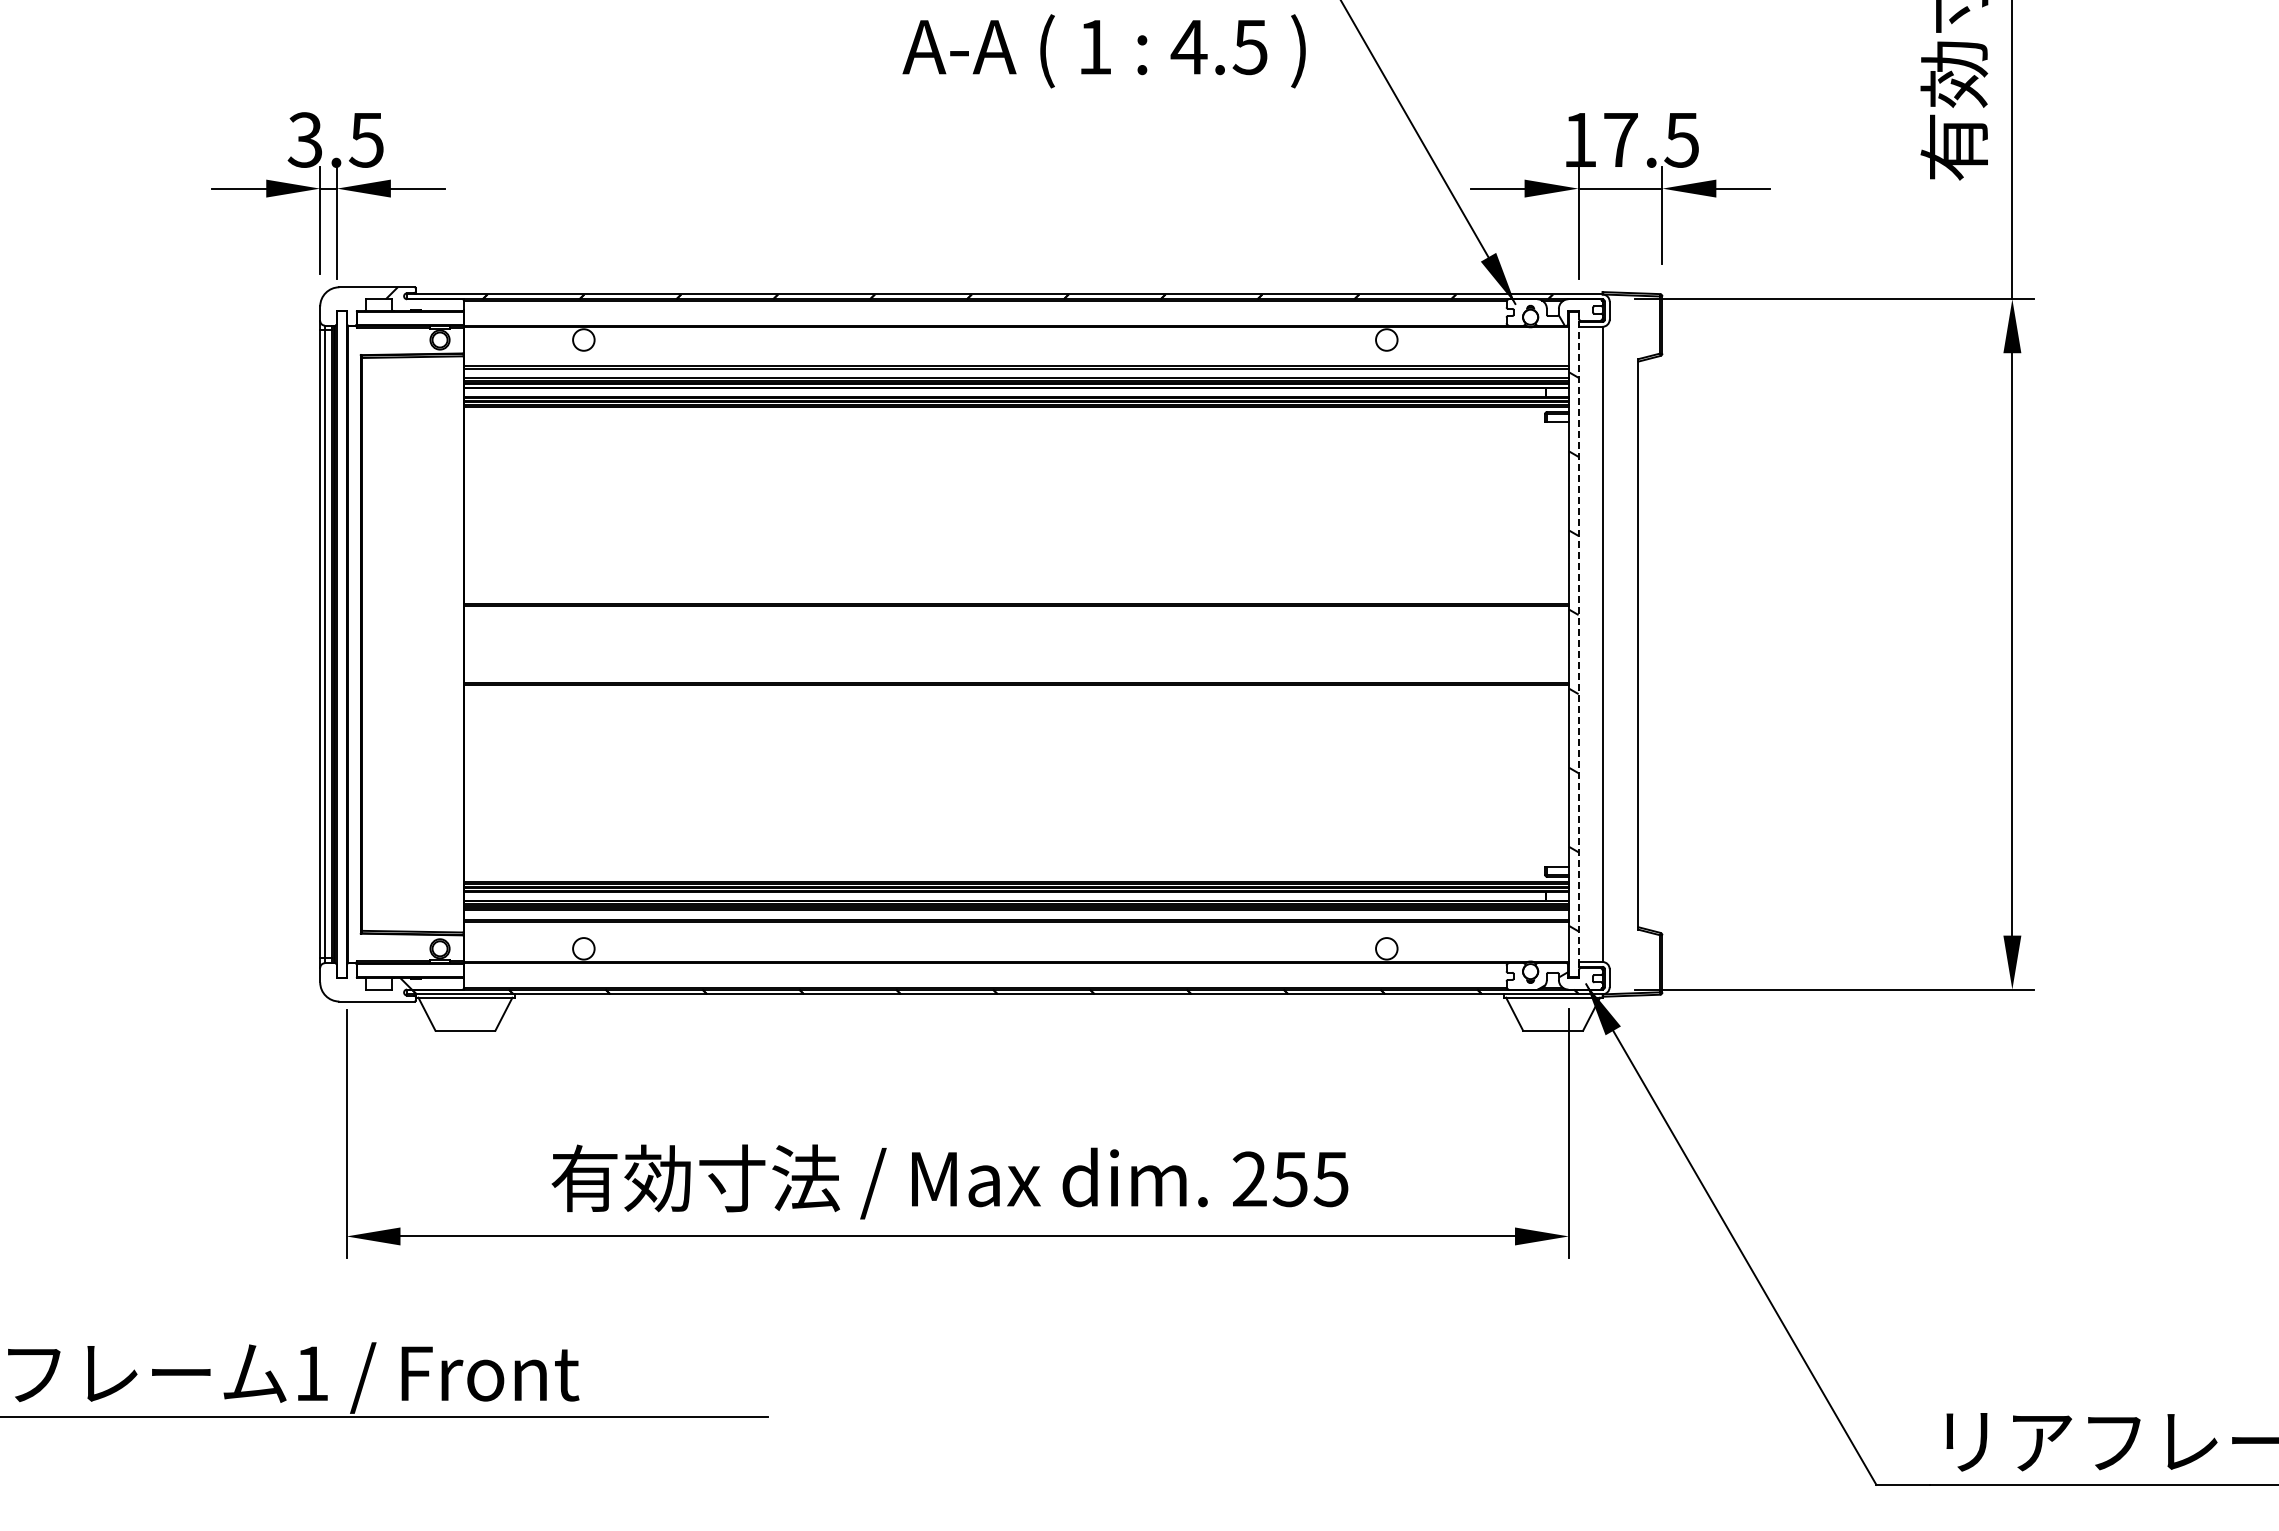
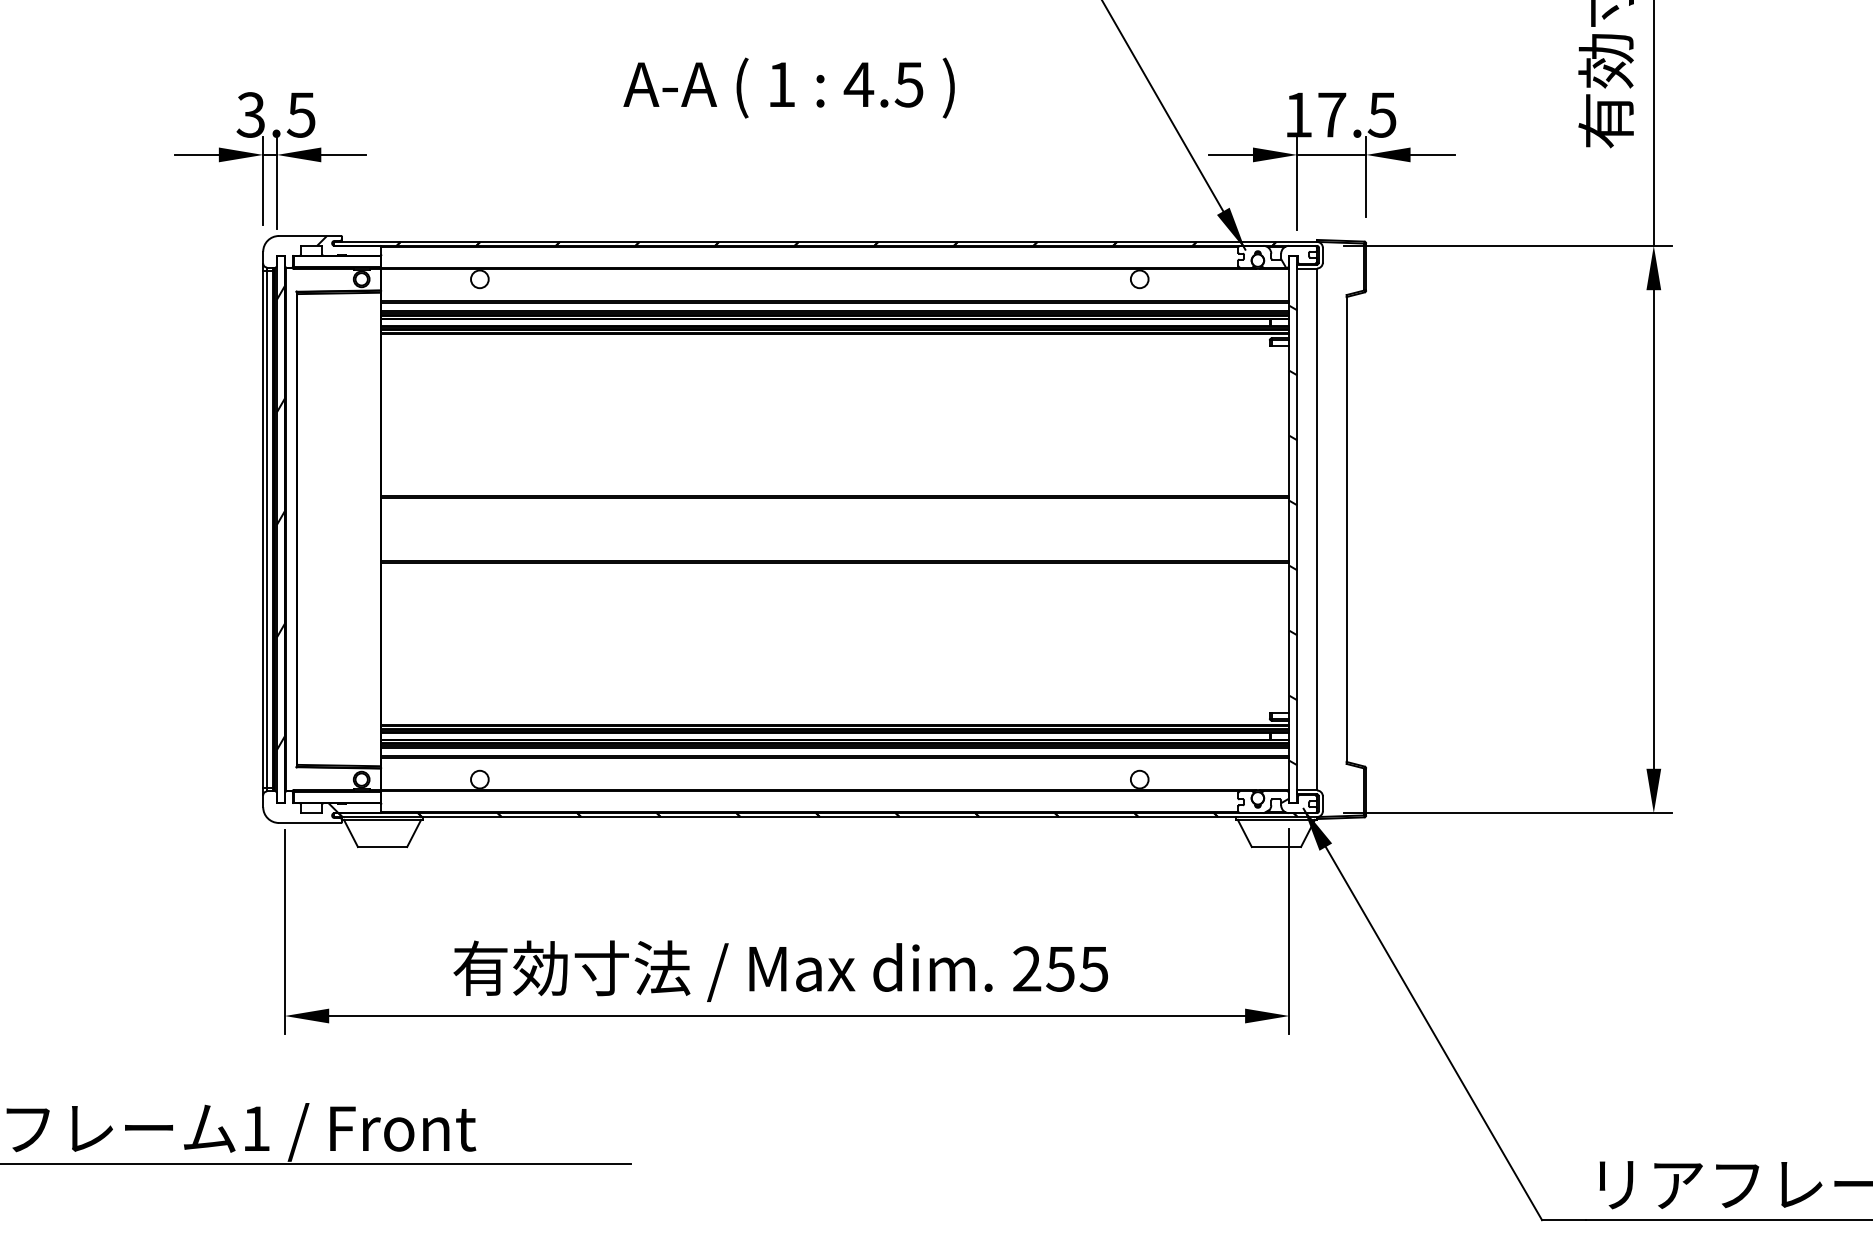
text: (1103, 51) -> (788, 88), moved
hatch: (341, 630) -> (280, 518), added
line: (1578, 644) -> (1297, 529), dashed -> solid

